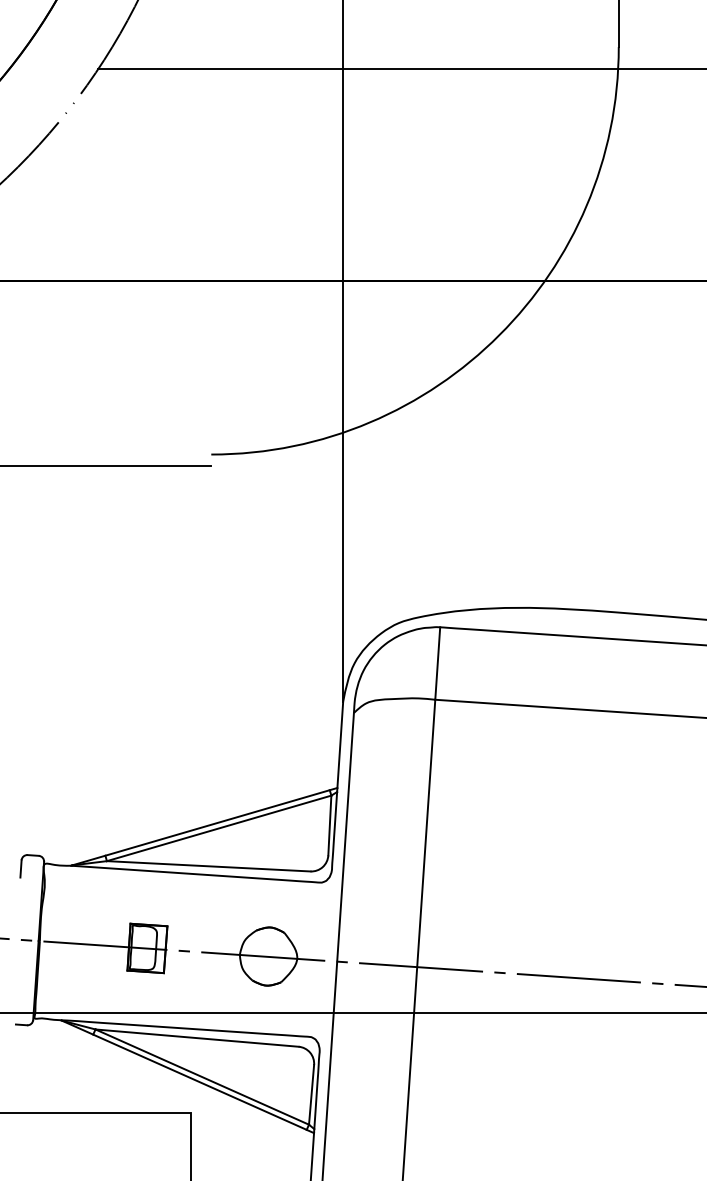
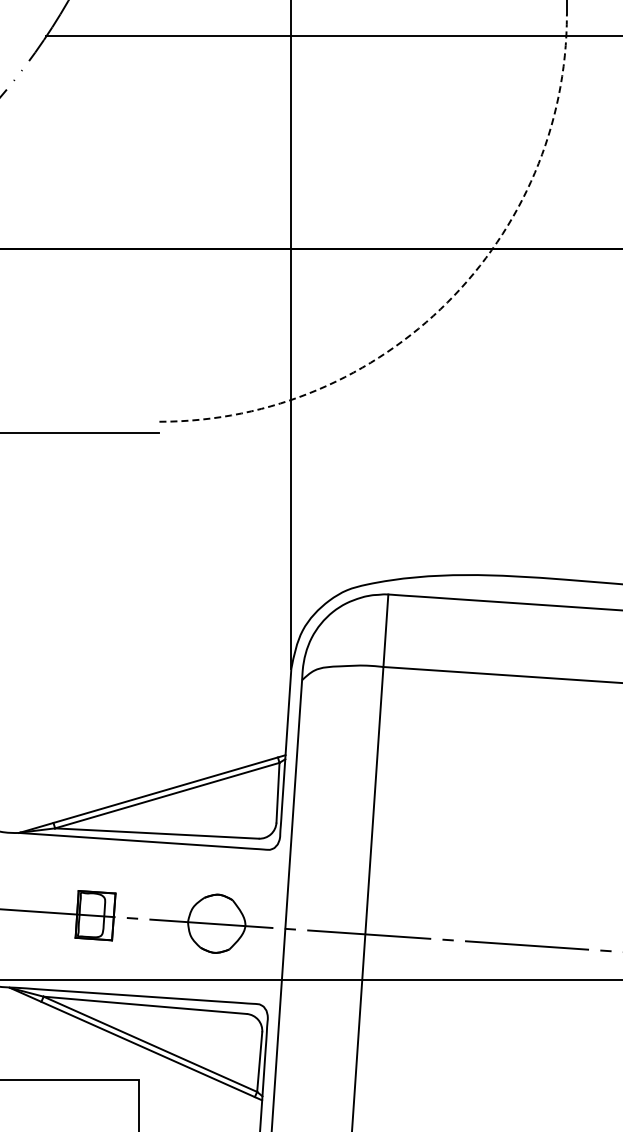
arc: (499, 335) -> (447, 302), solid -> dashed

